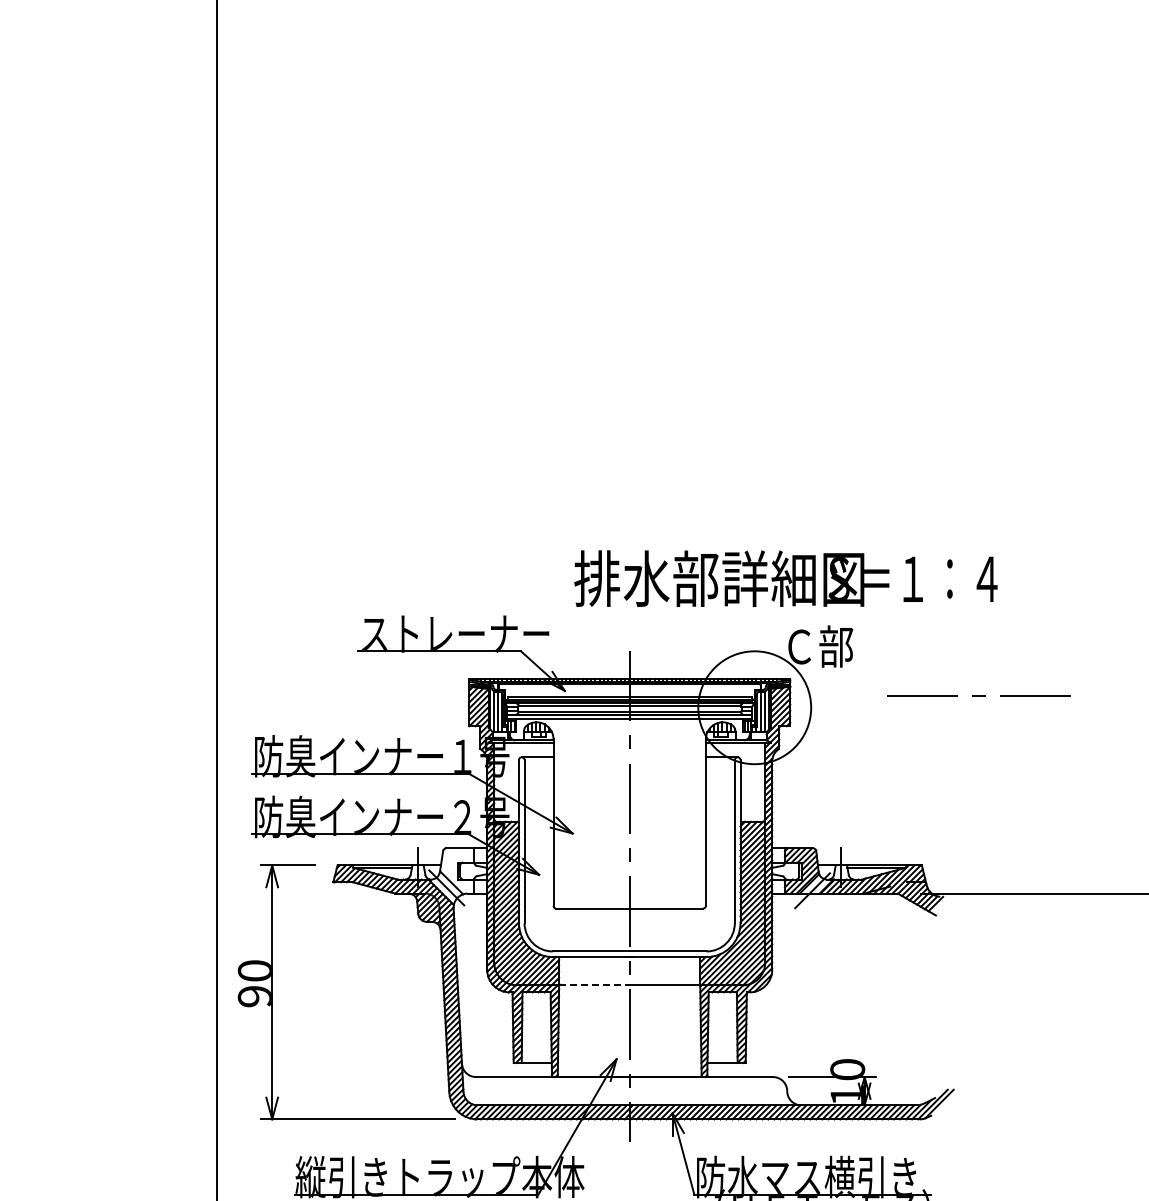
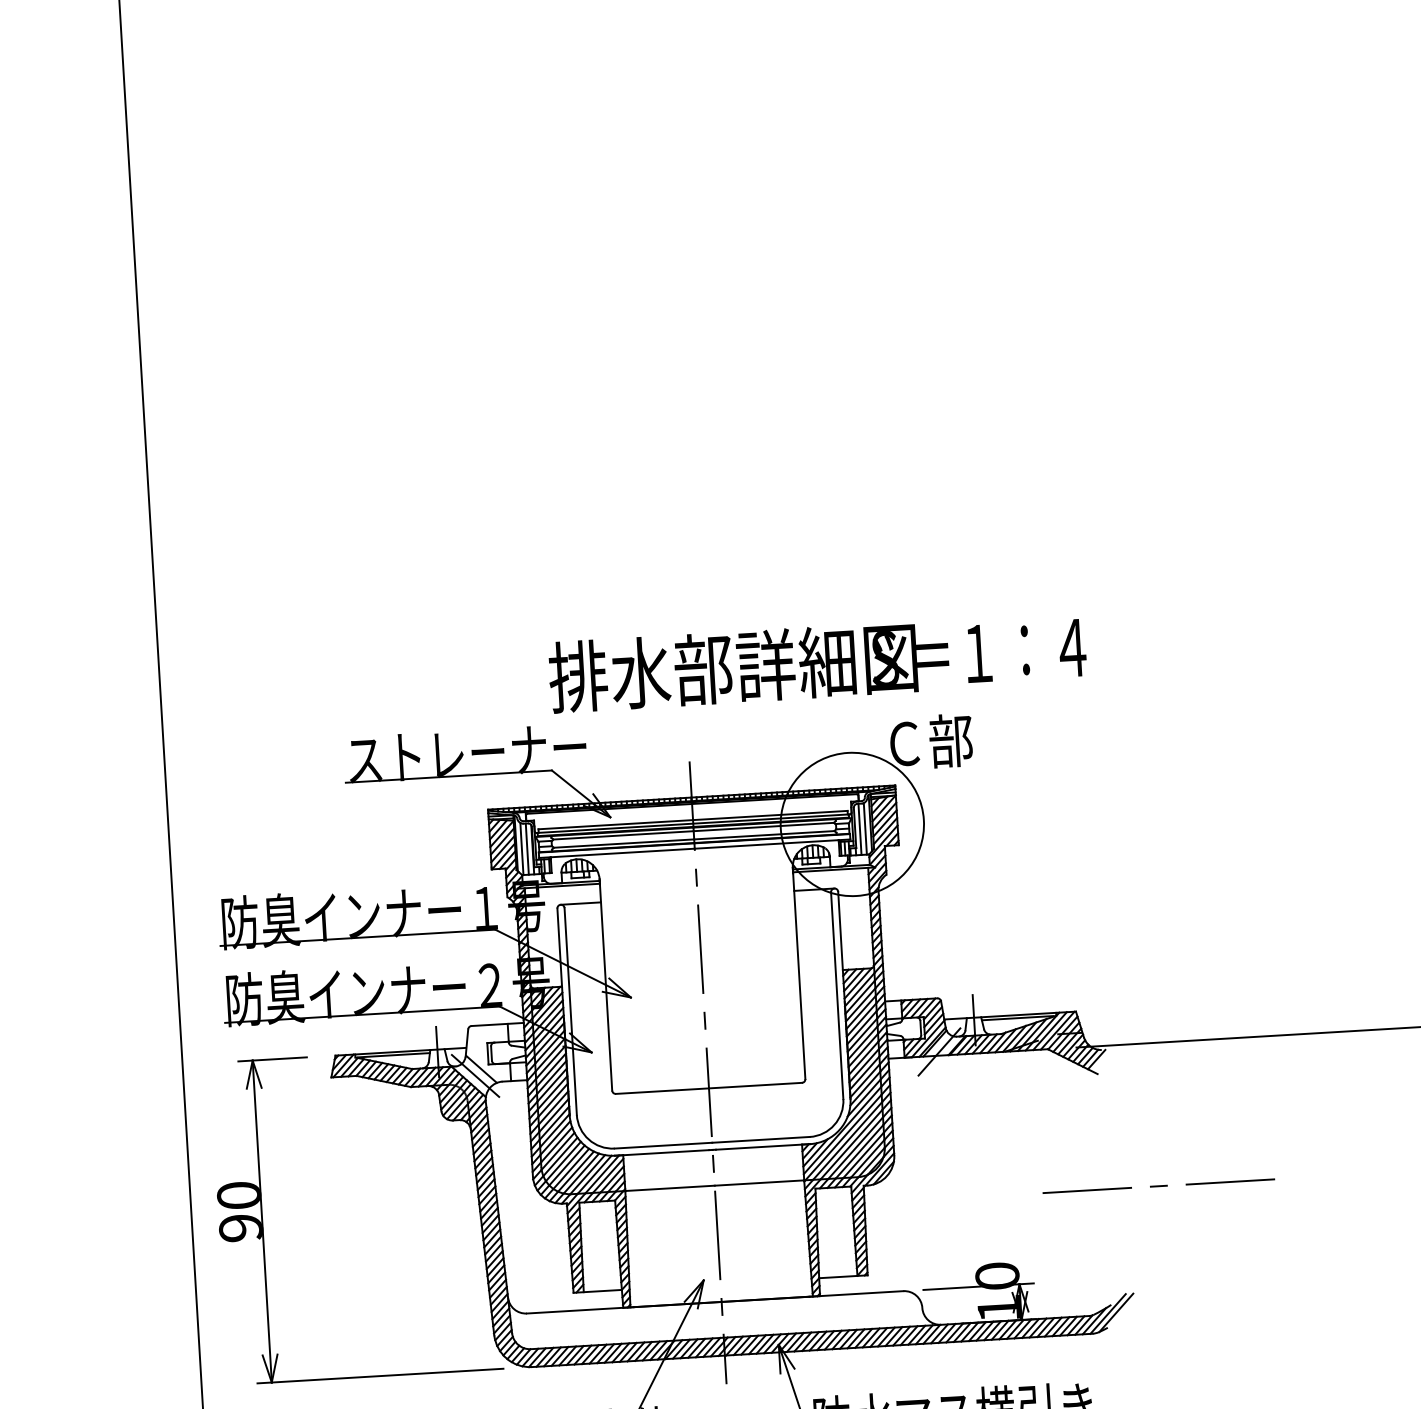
text: (785, 578) -> (816, 662), moved
line: (978, 695) -> (1158, 1186), moved
line: (594, 985) -> (670, 1188), dashed -> solid

